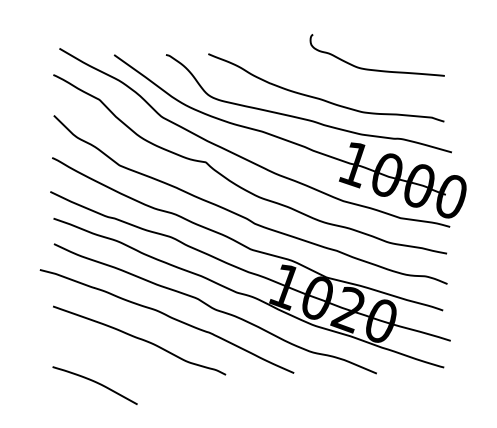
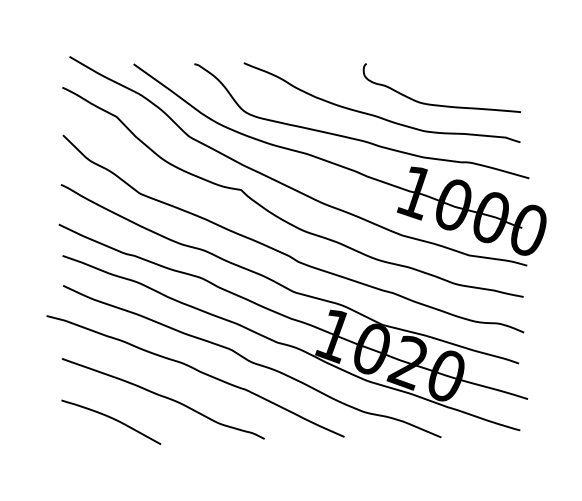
curve: (376, 69) -> (440, 104), moved
curve: (96, 383) -> (112, 419), moved

